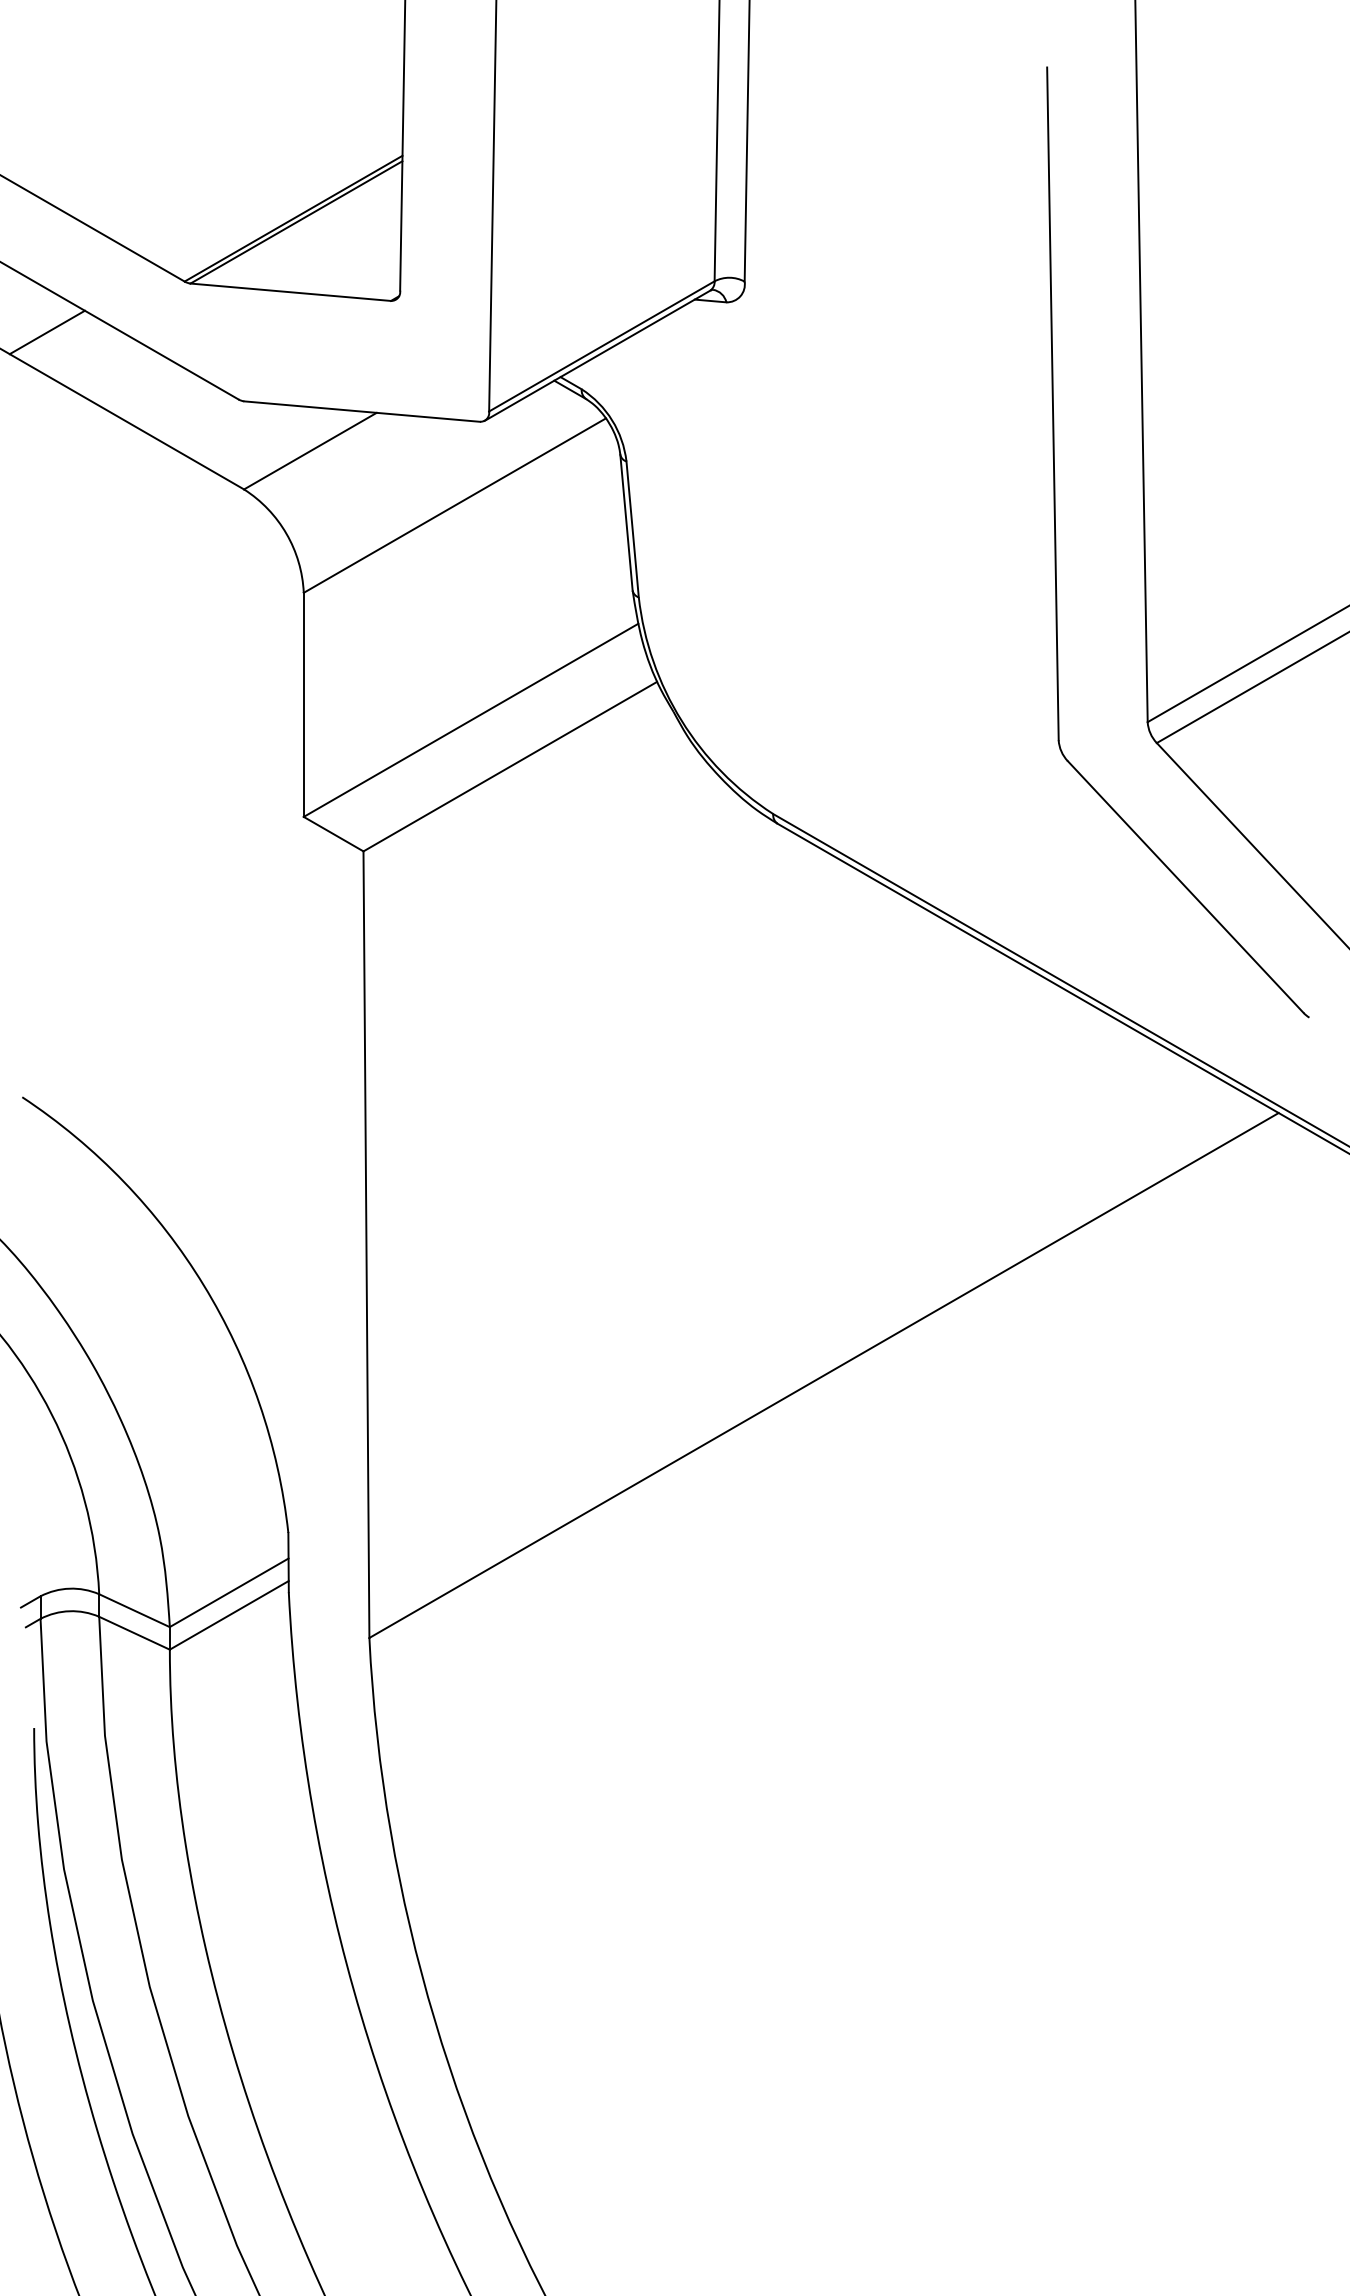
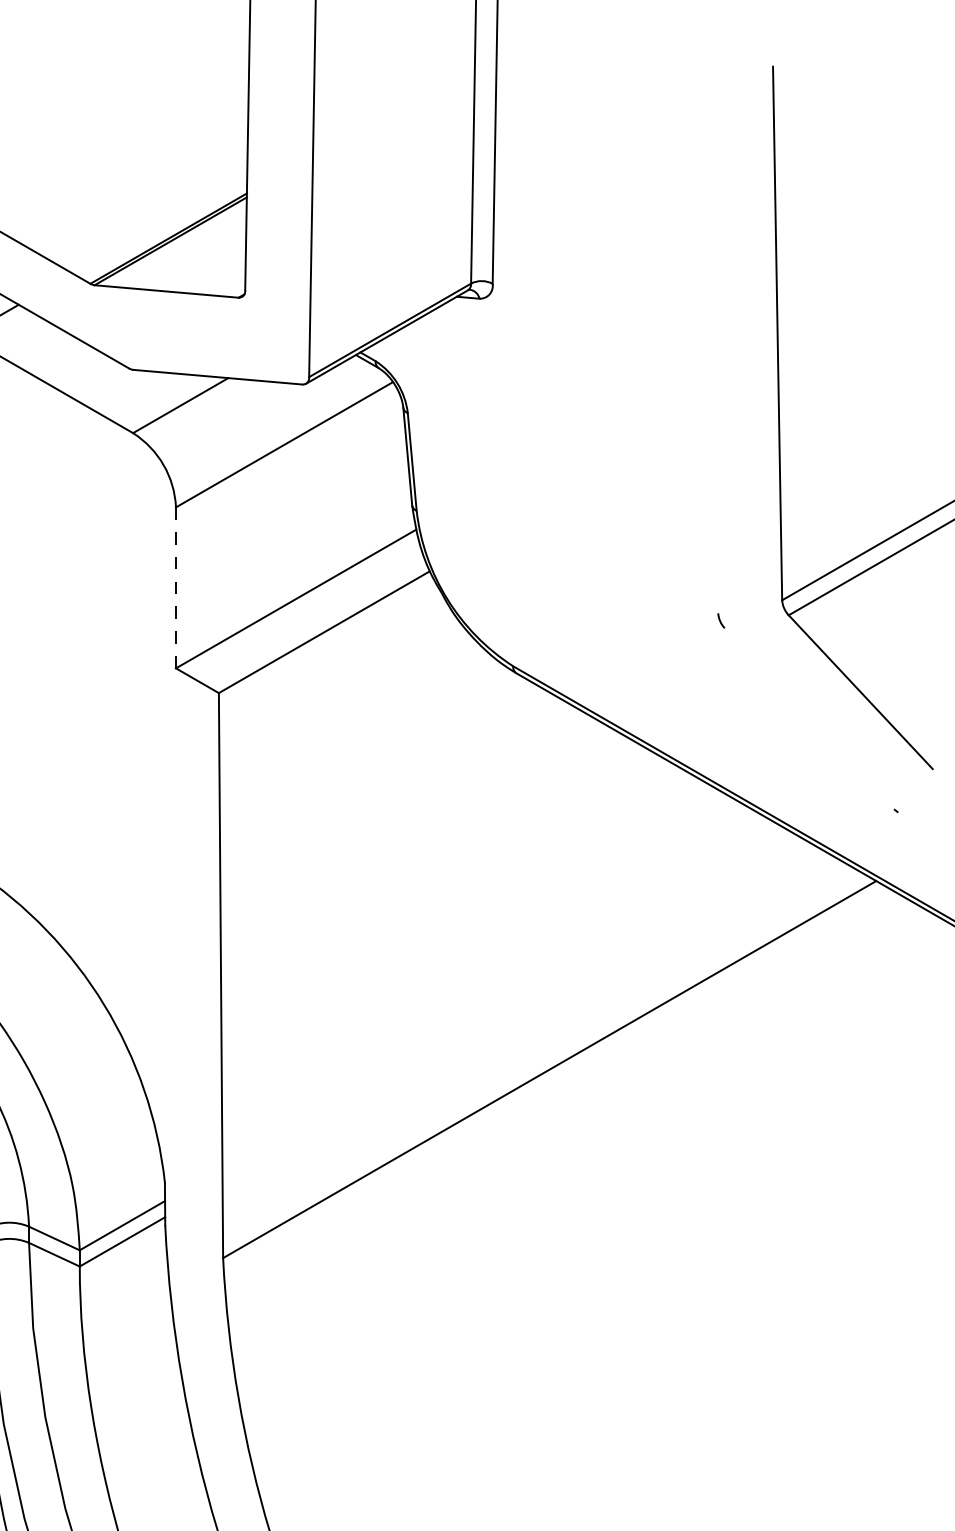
line: (1052, 403) -> (713, 371), removed
line: (303, 705) -> (175, 588), solid -> dashed
line: (1185, 886) -> (809, 718), removed

